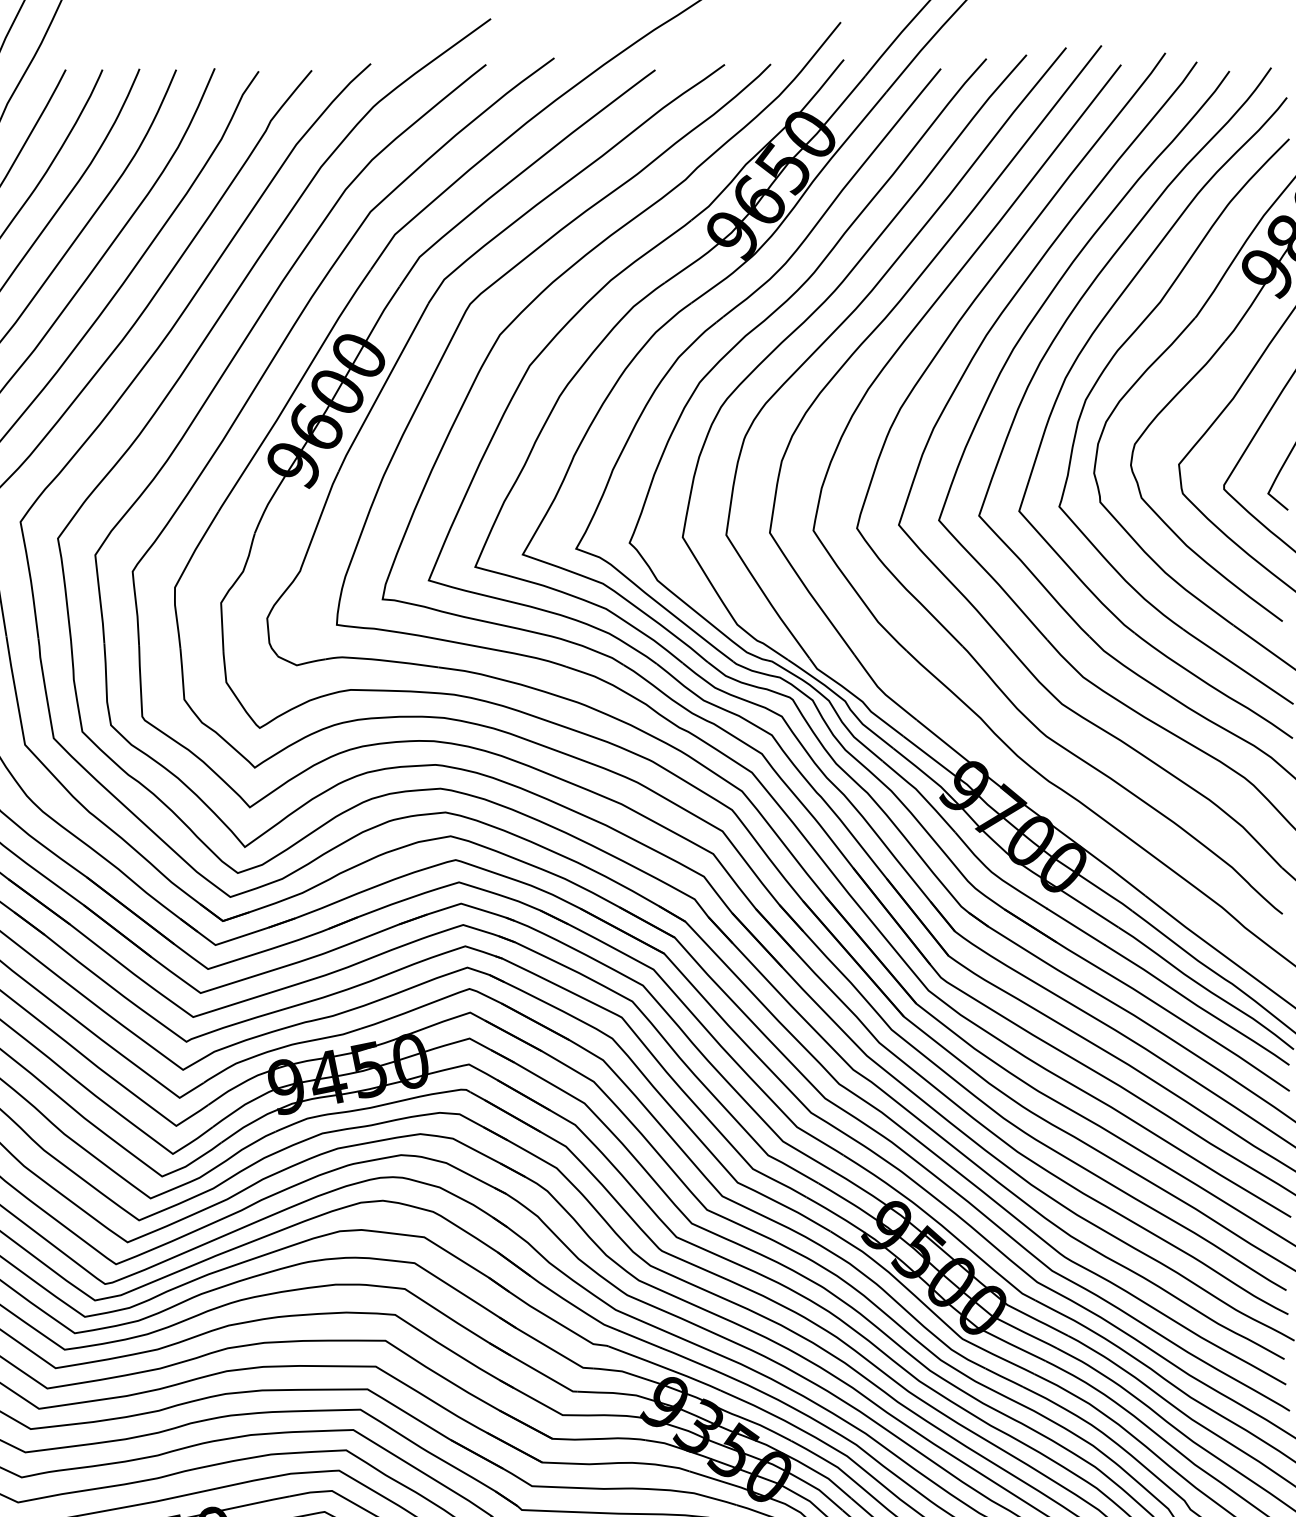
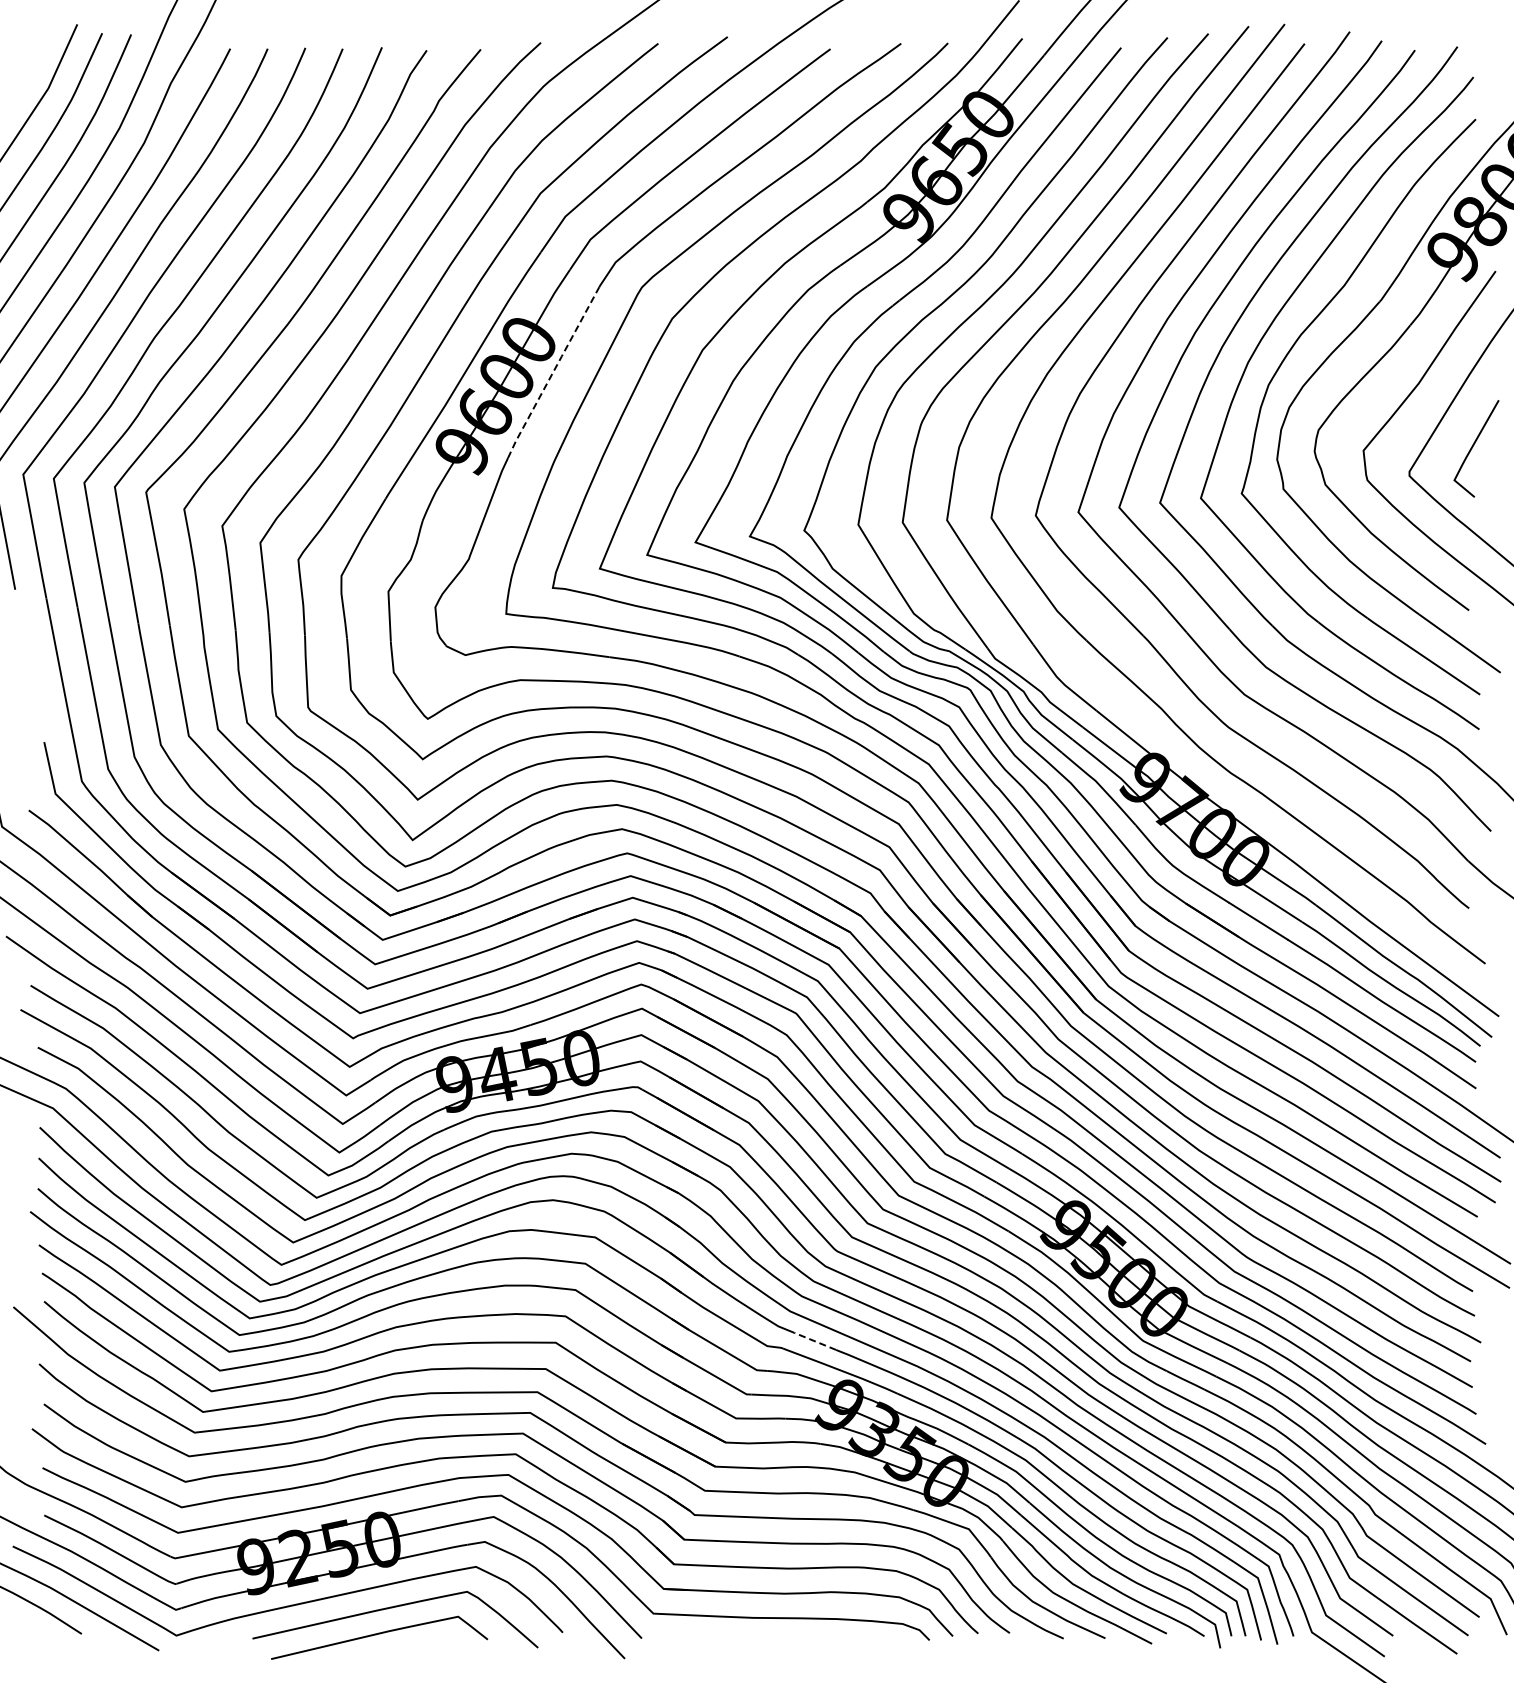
line: (383, 387) -> (553, 372), solid -> dashed
line: (640, 1339) -> (815, 1341), solid -> dashed

